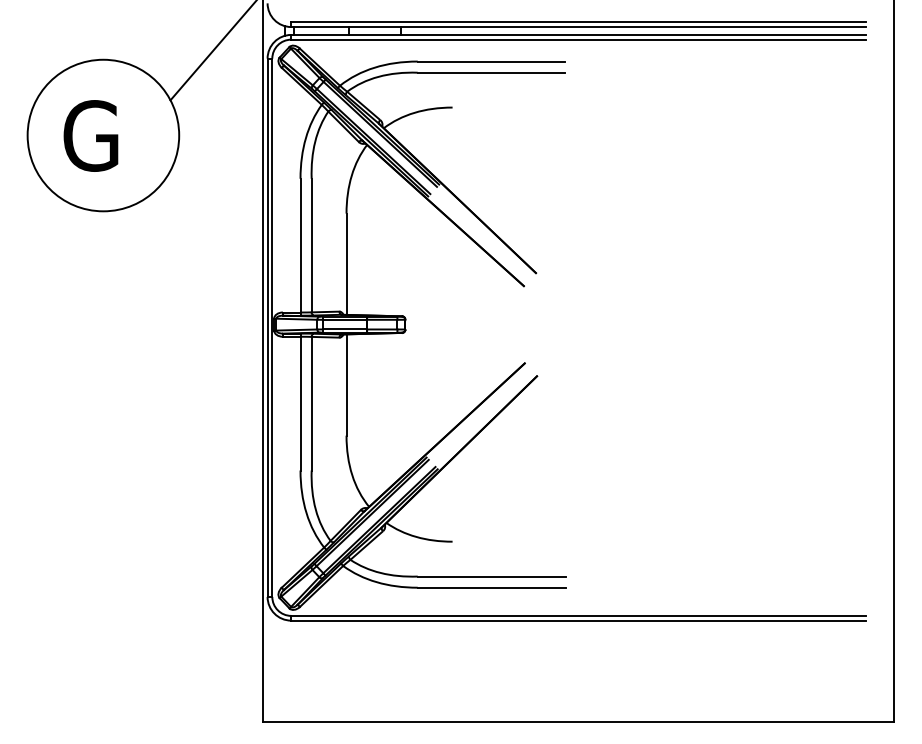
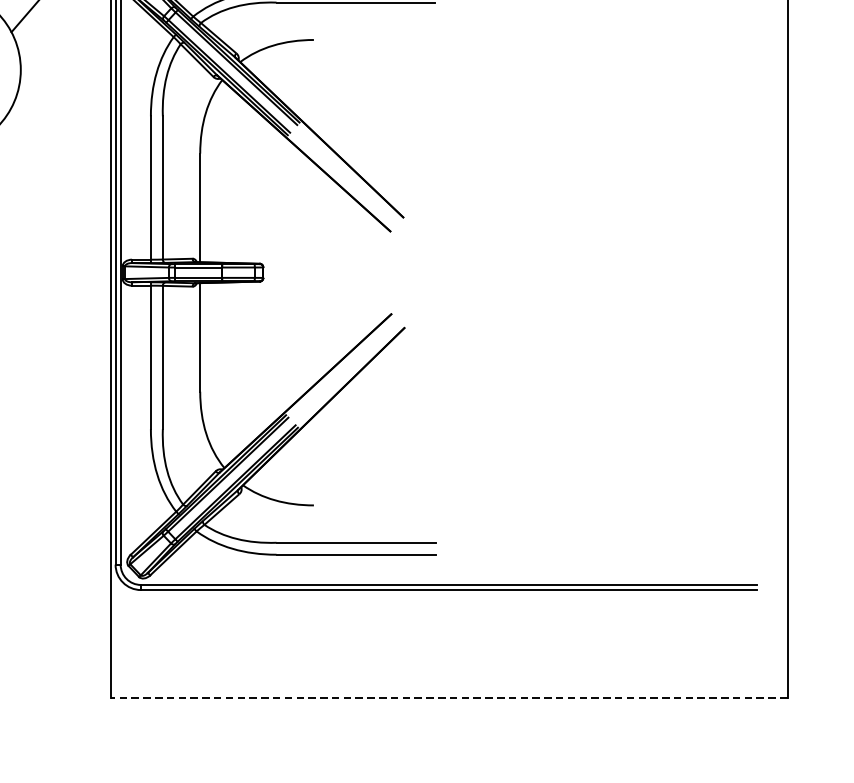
line: (578, 721) -> (448, 698), solid -> dashed

